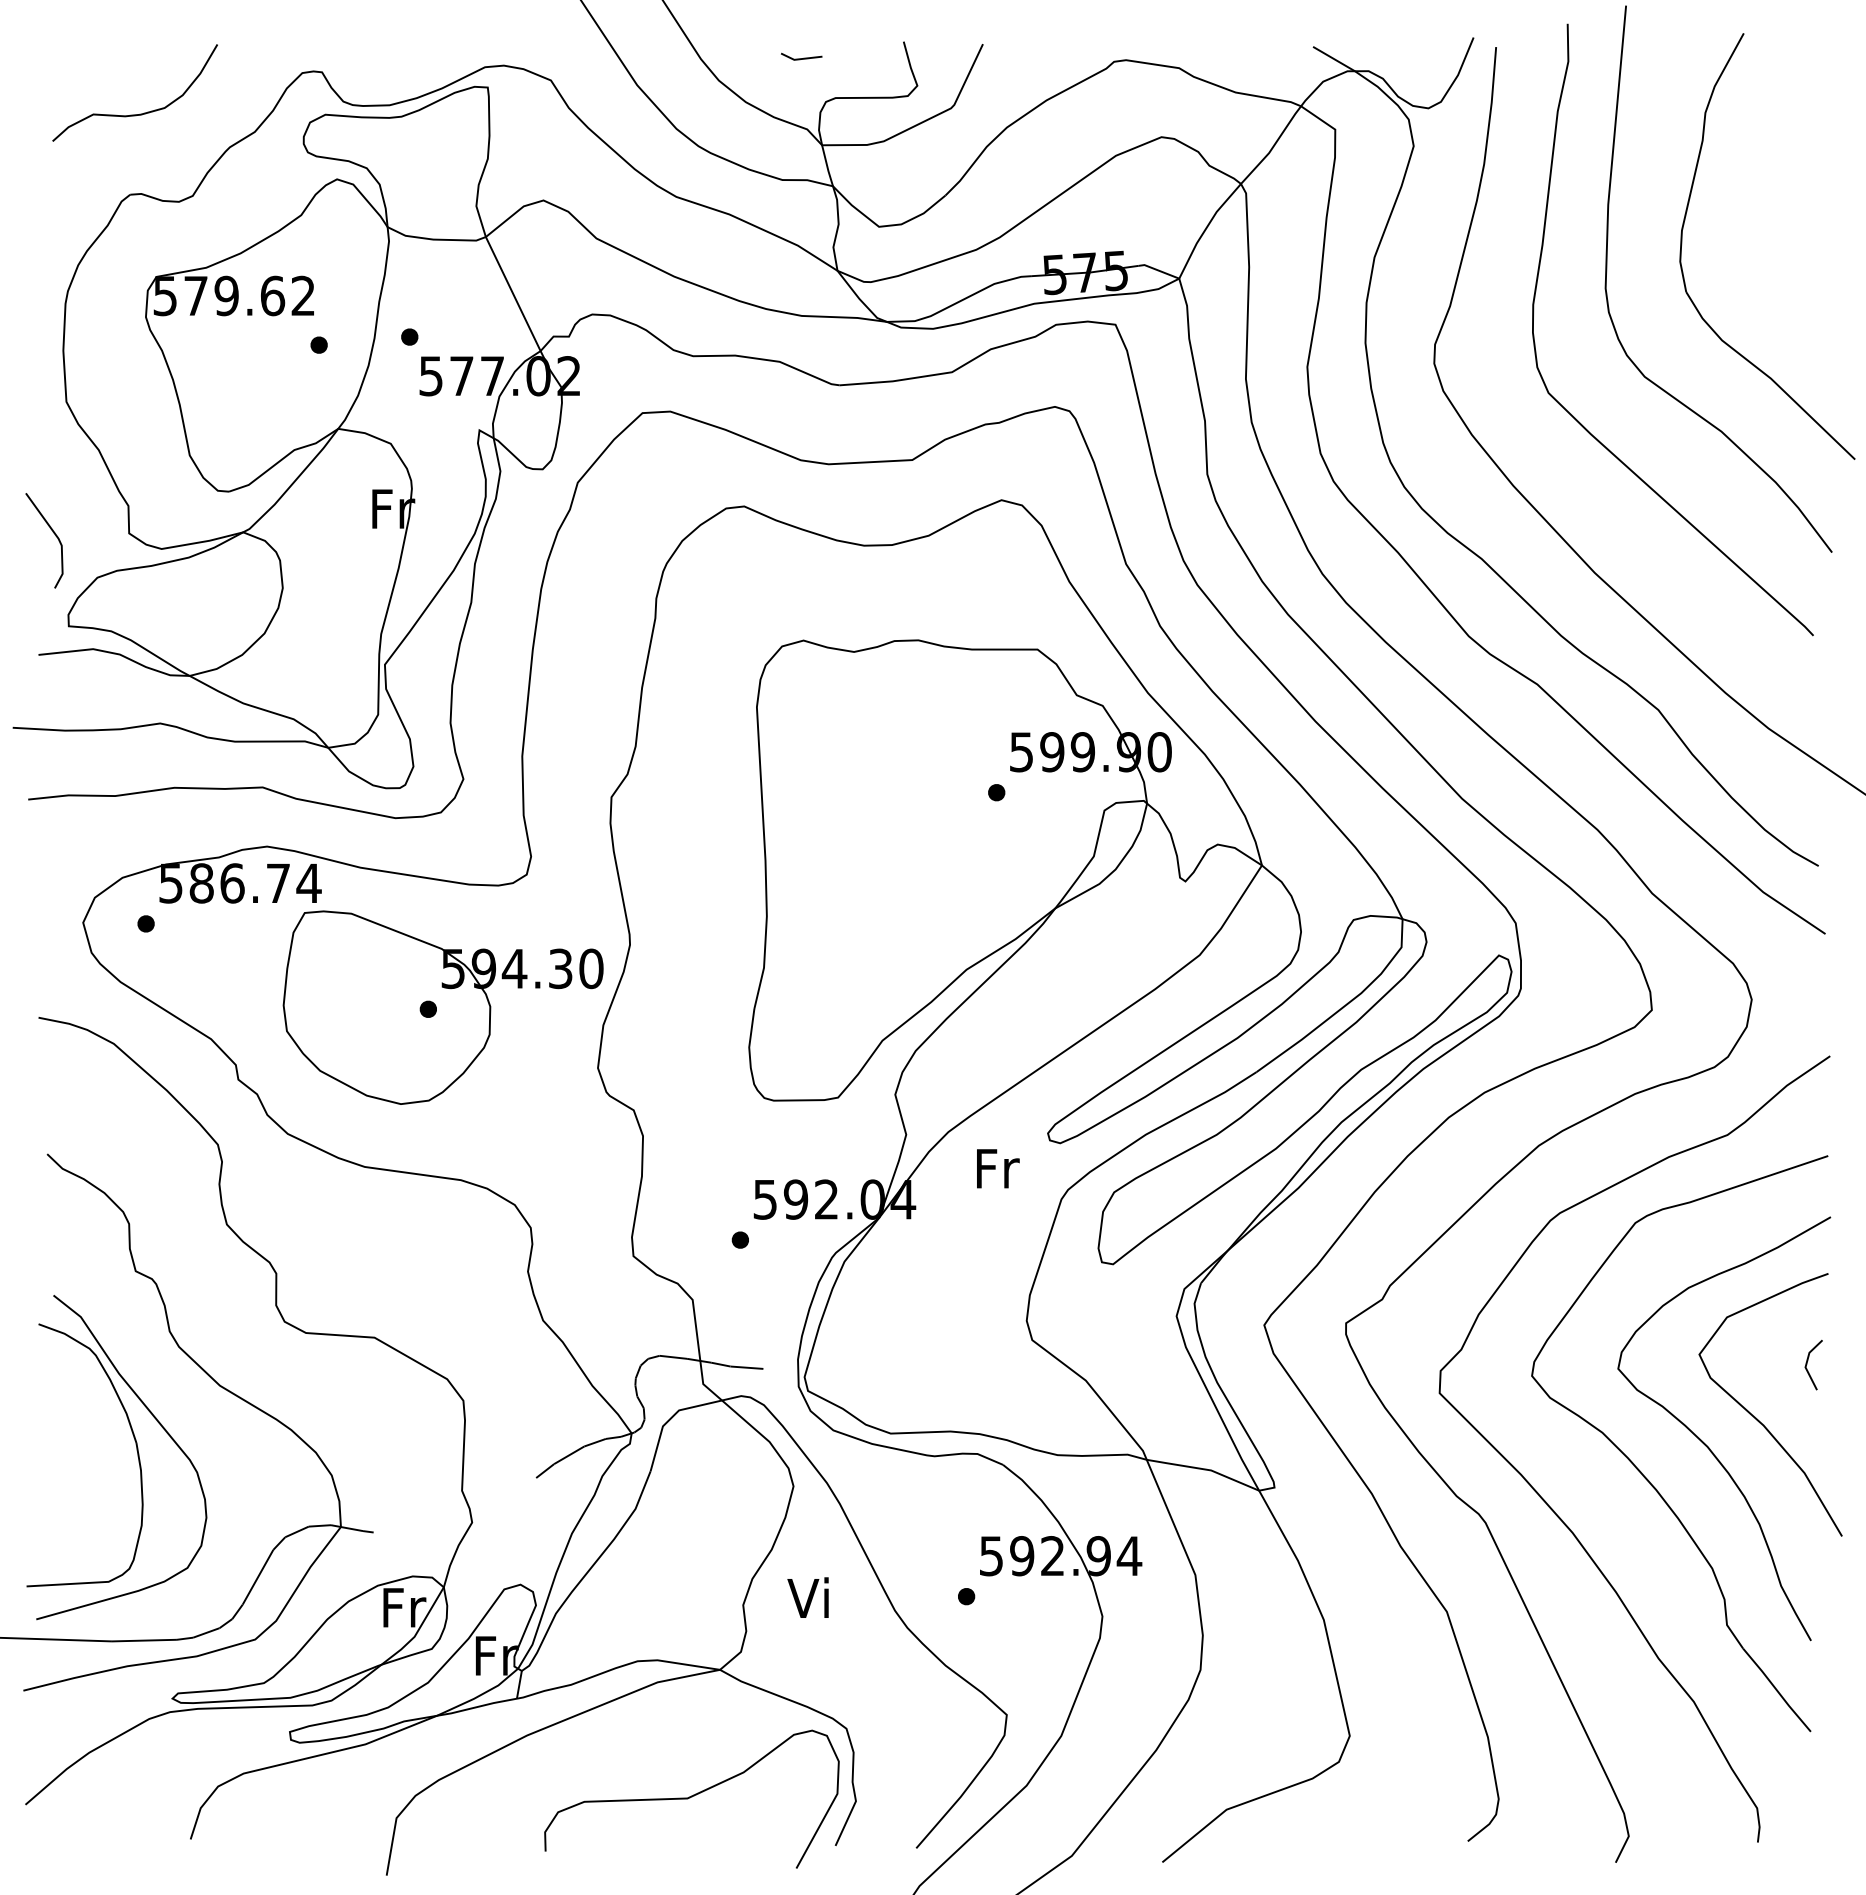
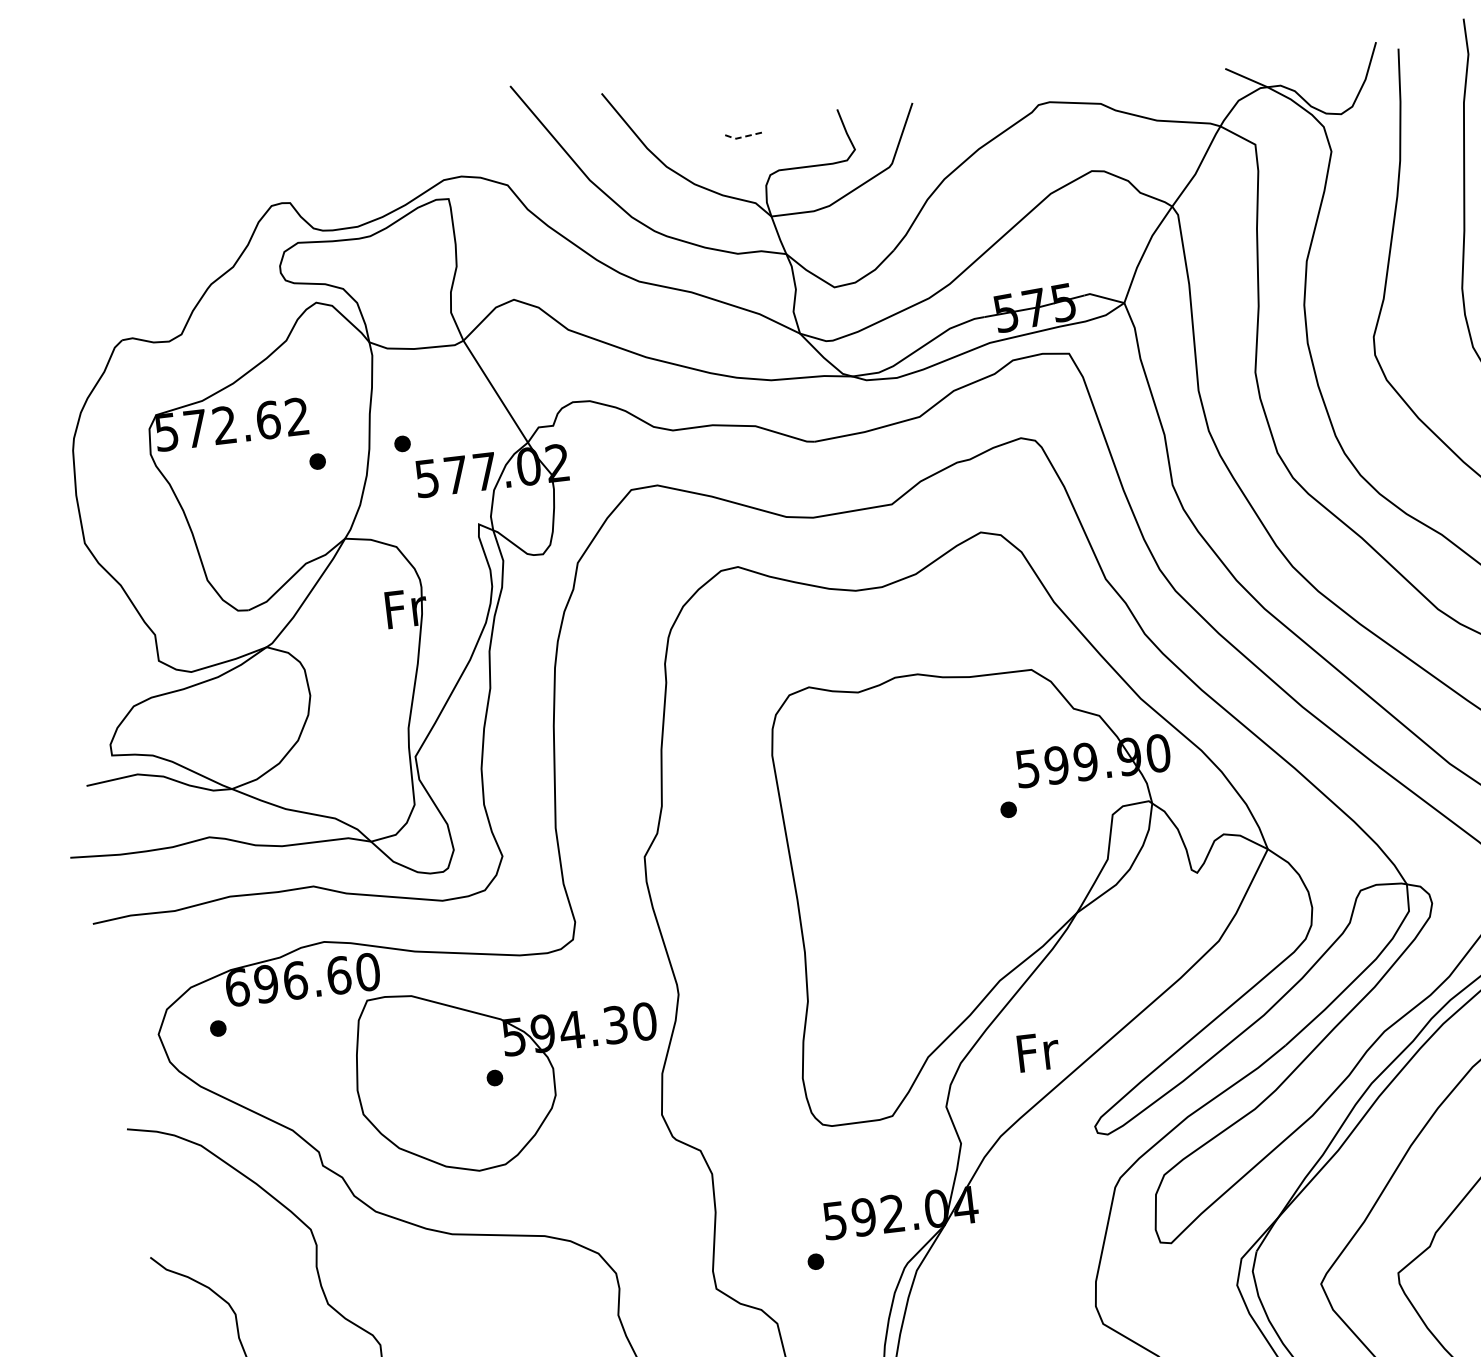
line: (800, 59) -> (741, 137), solid -> dashed
curve: (139, 113) -> (121, 262), removed
text: (226, 295) -> (224, 424), 579.62 -> 572.62
line: (52, 532) -> (86, 668), removed
text: (240, 883) -> (303, 979), 586.74 -> 696.60
text: (998, 1168) -> (1038, 1051), moved

